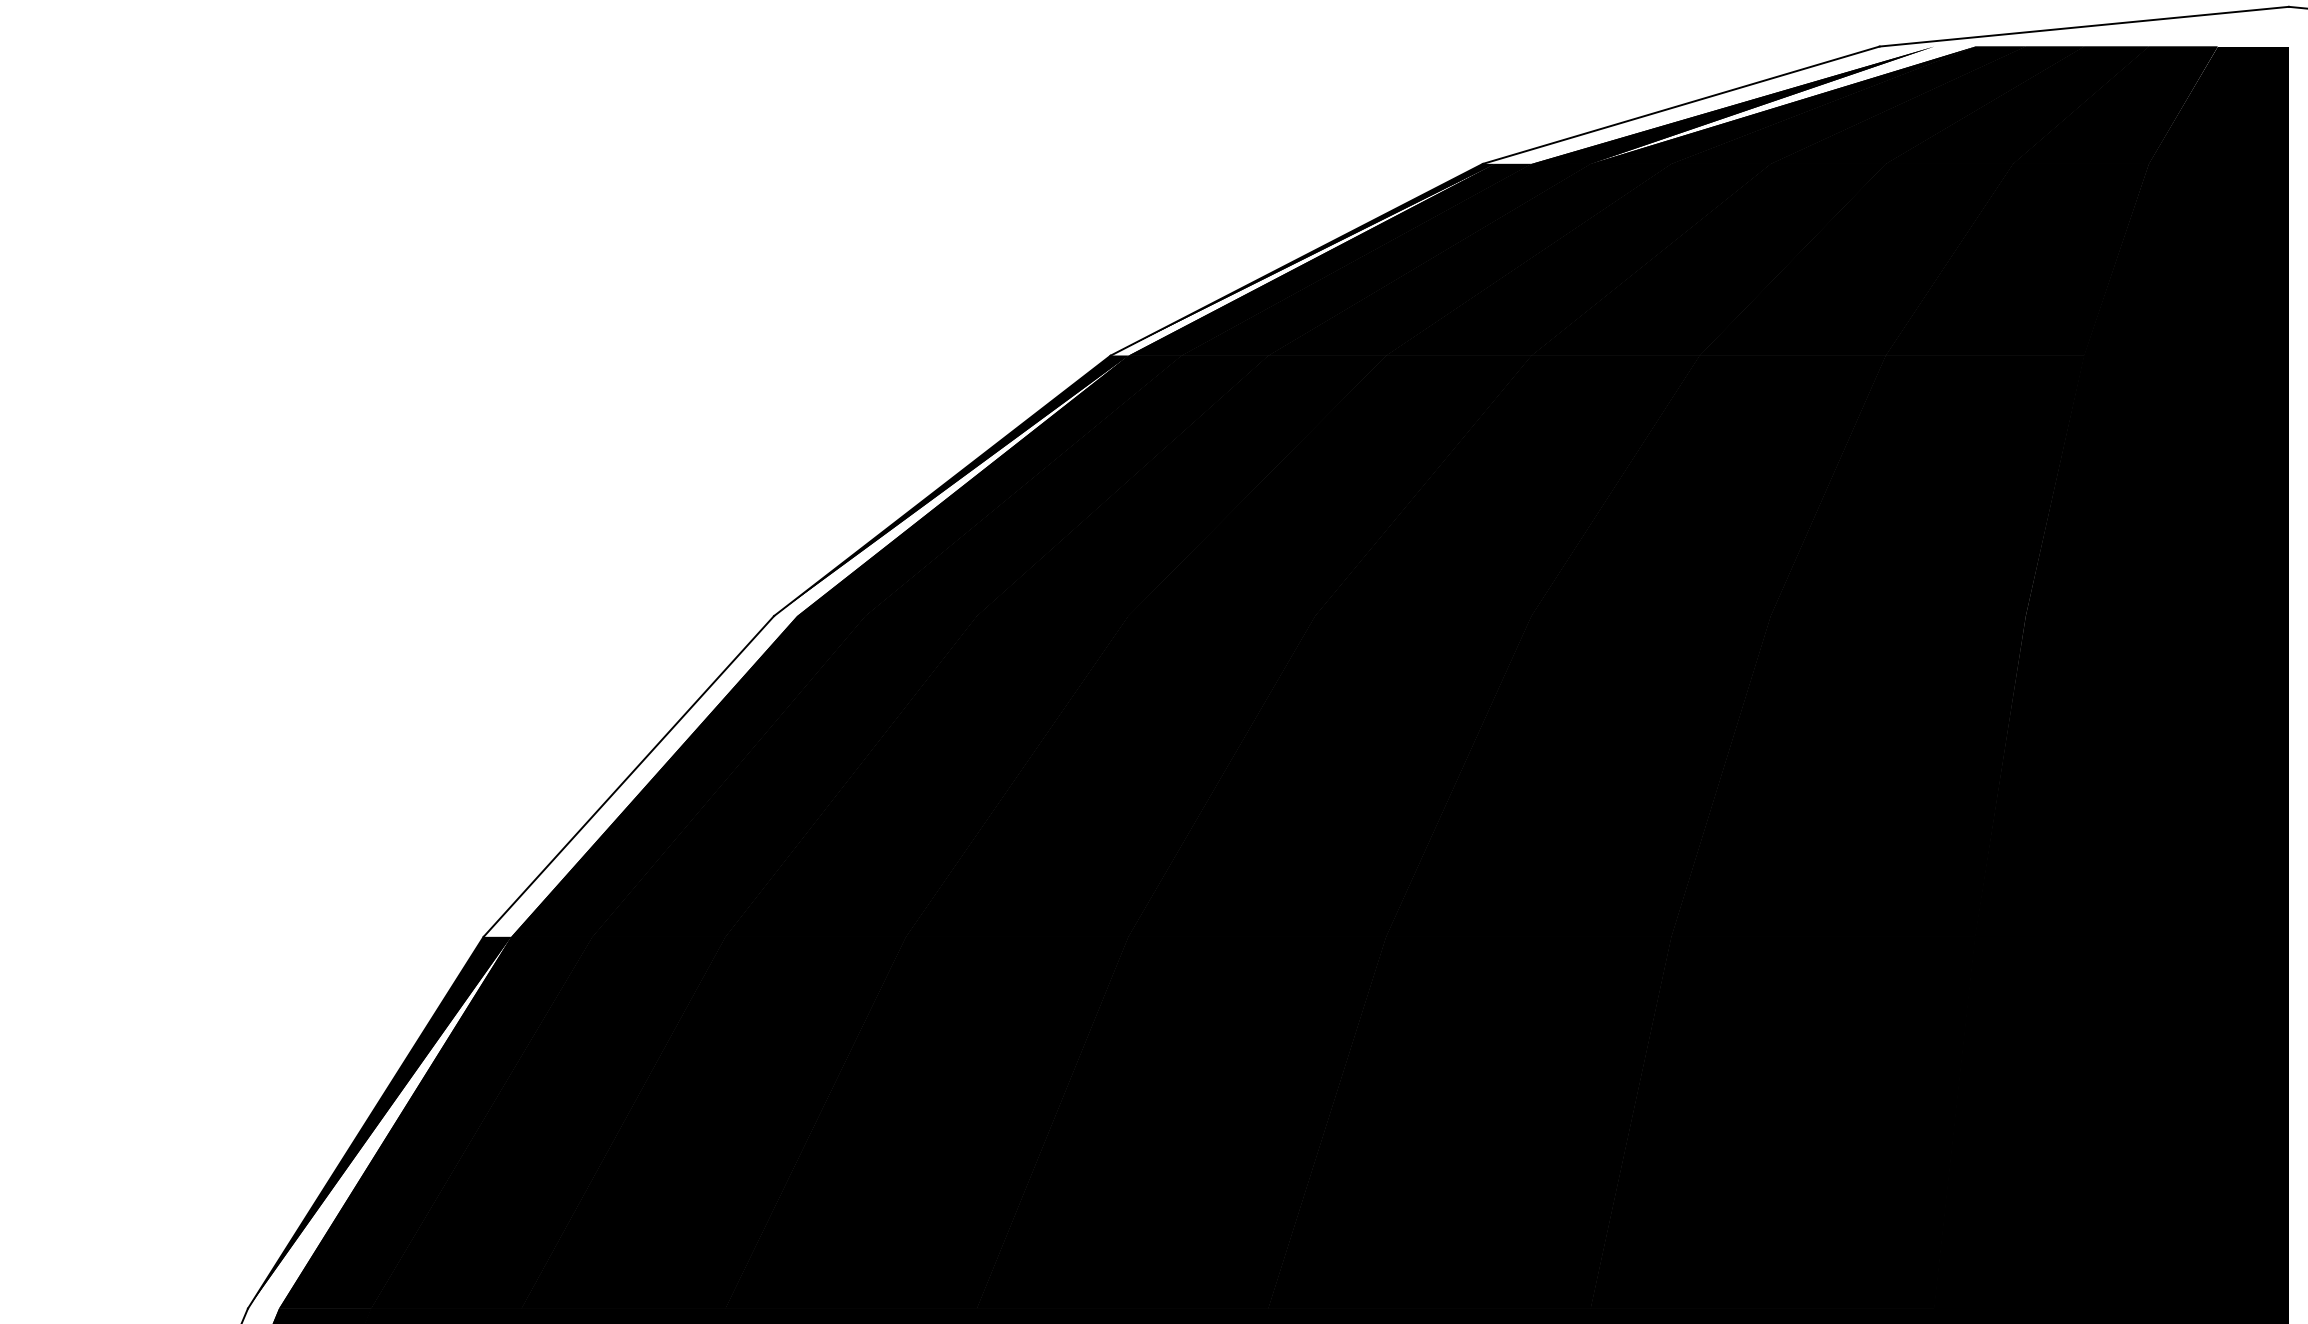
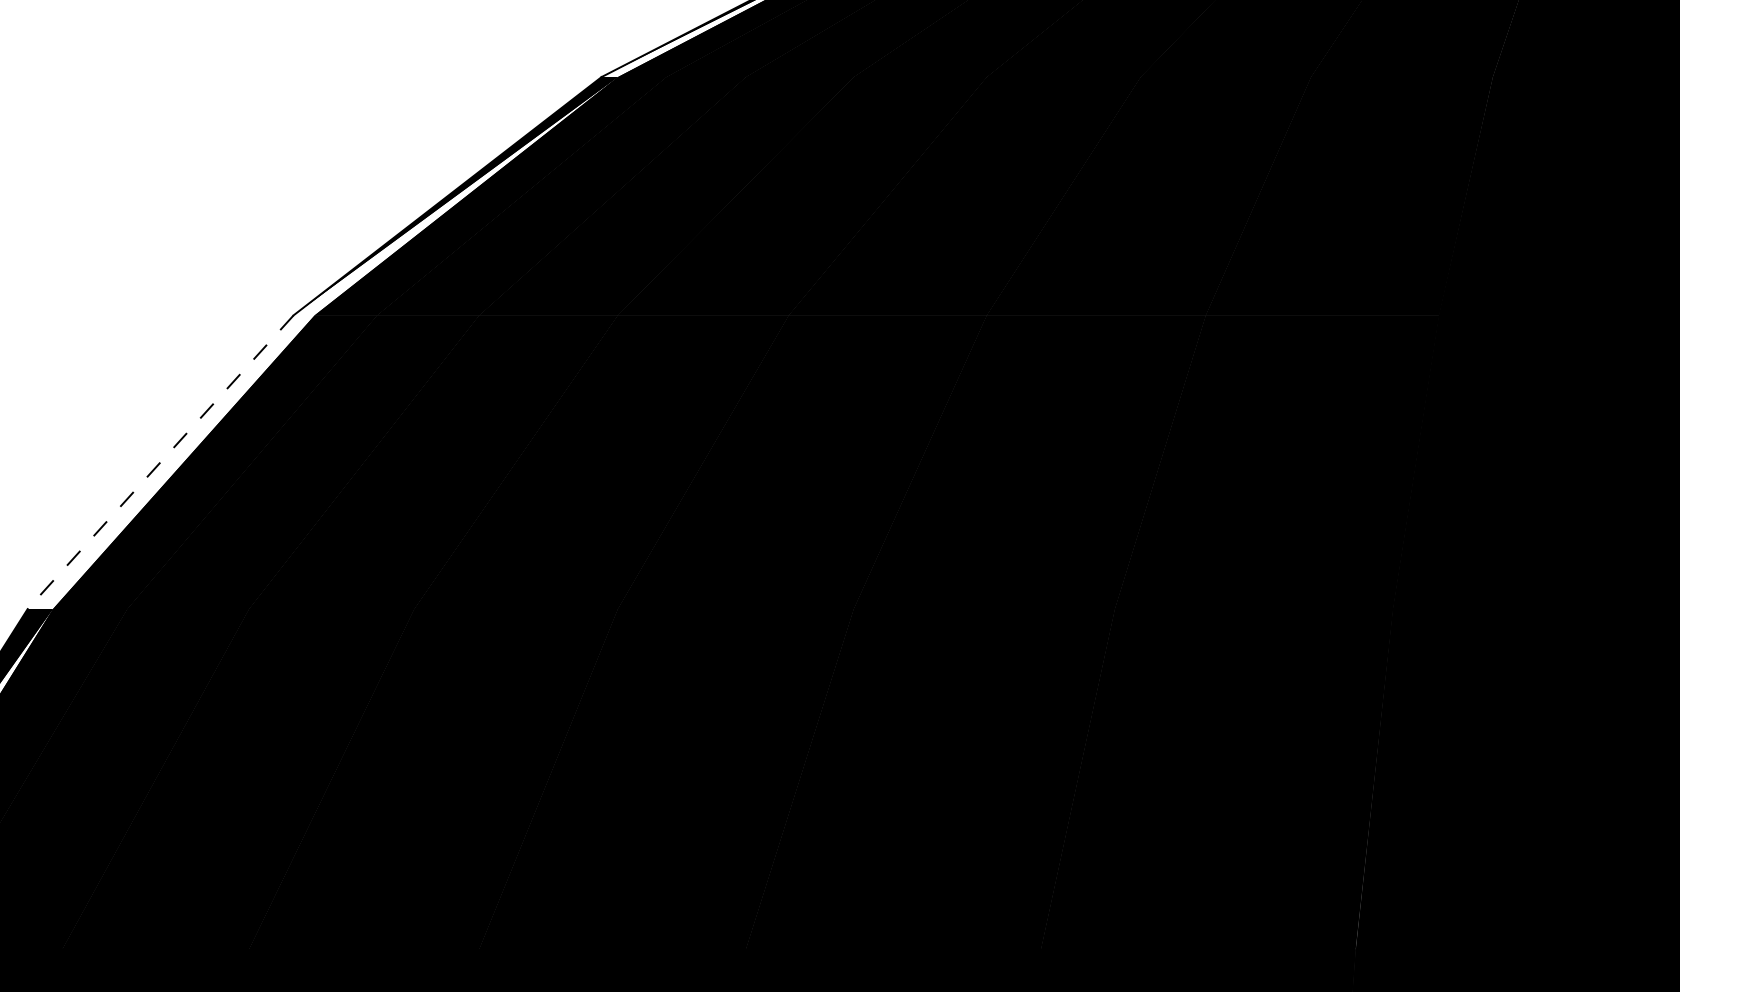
line: (628, 776) -> (160, 462), solid -> dashed

